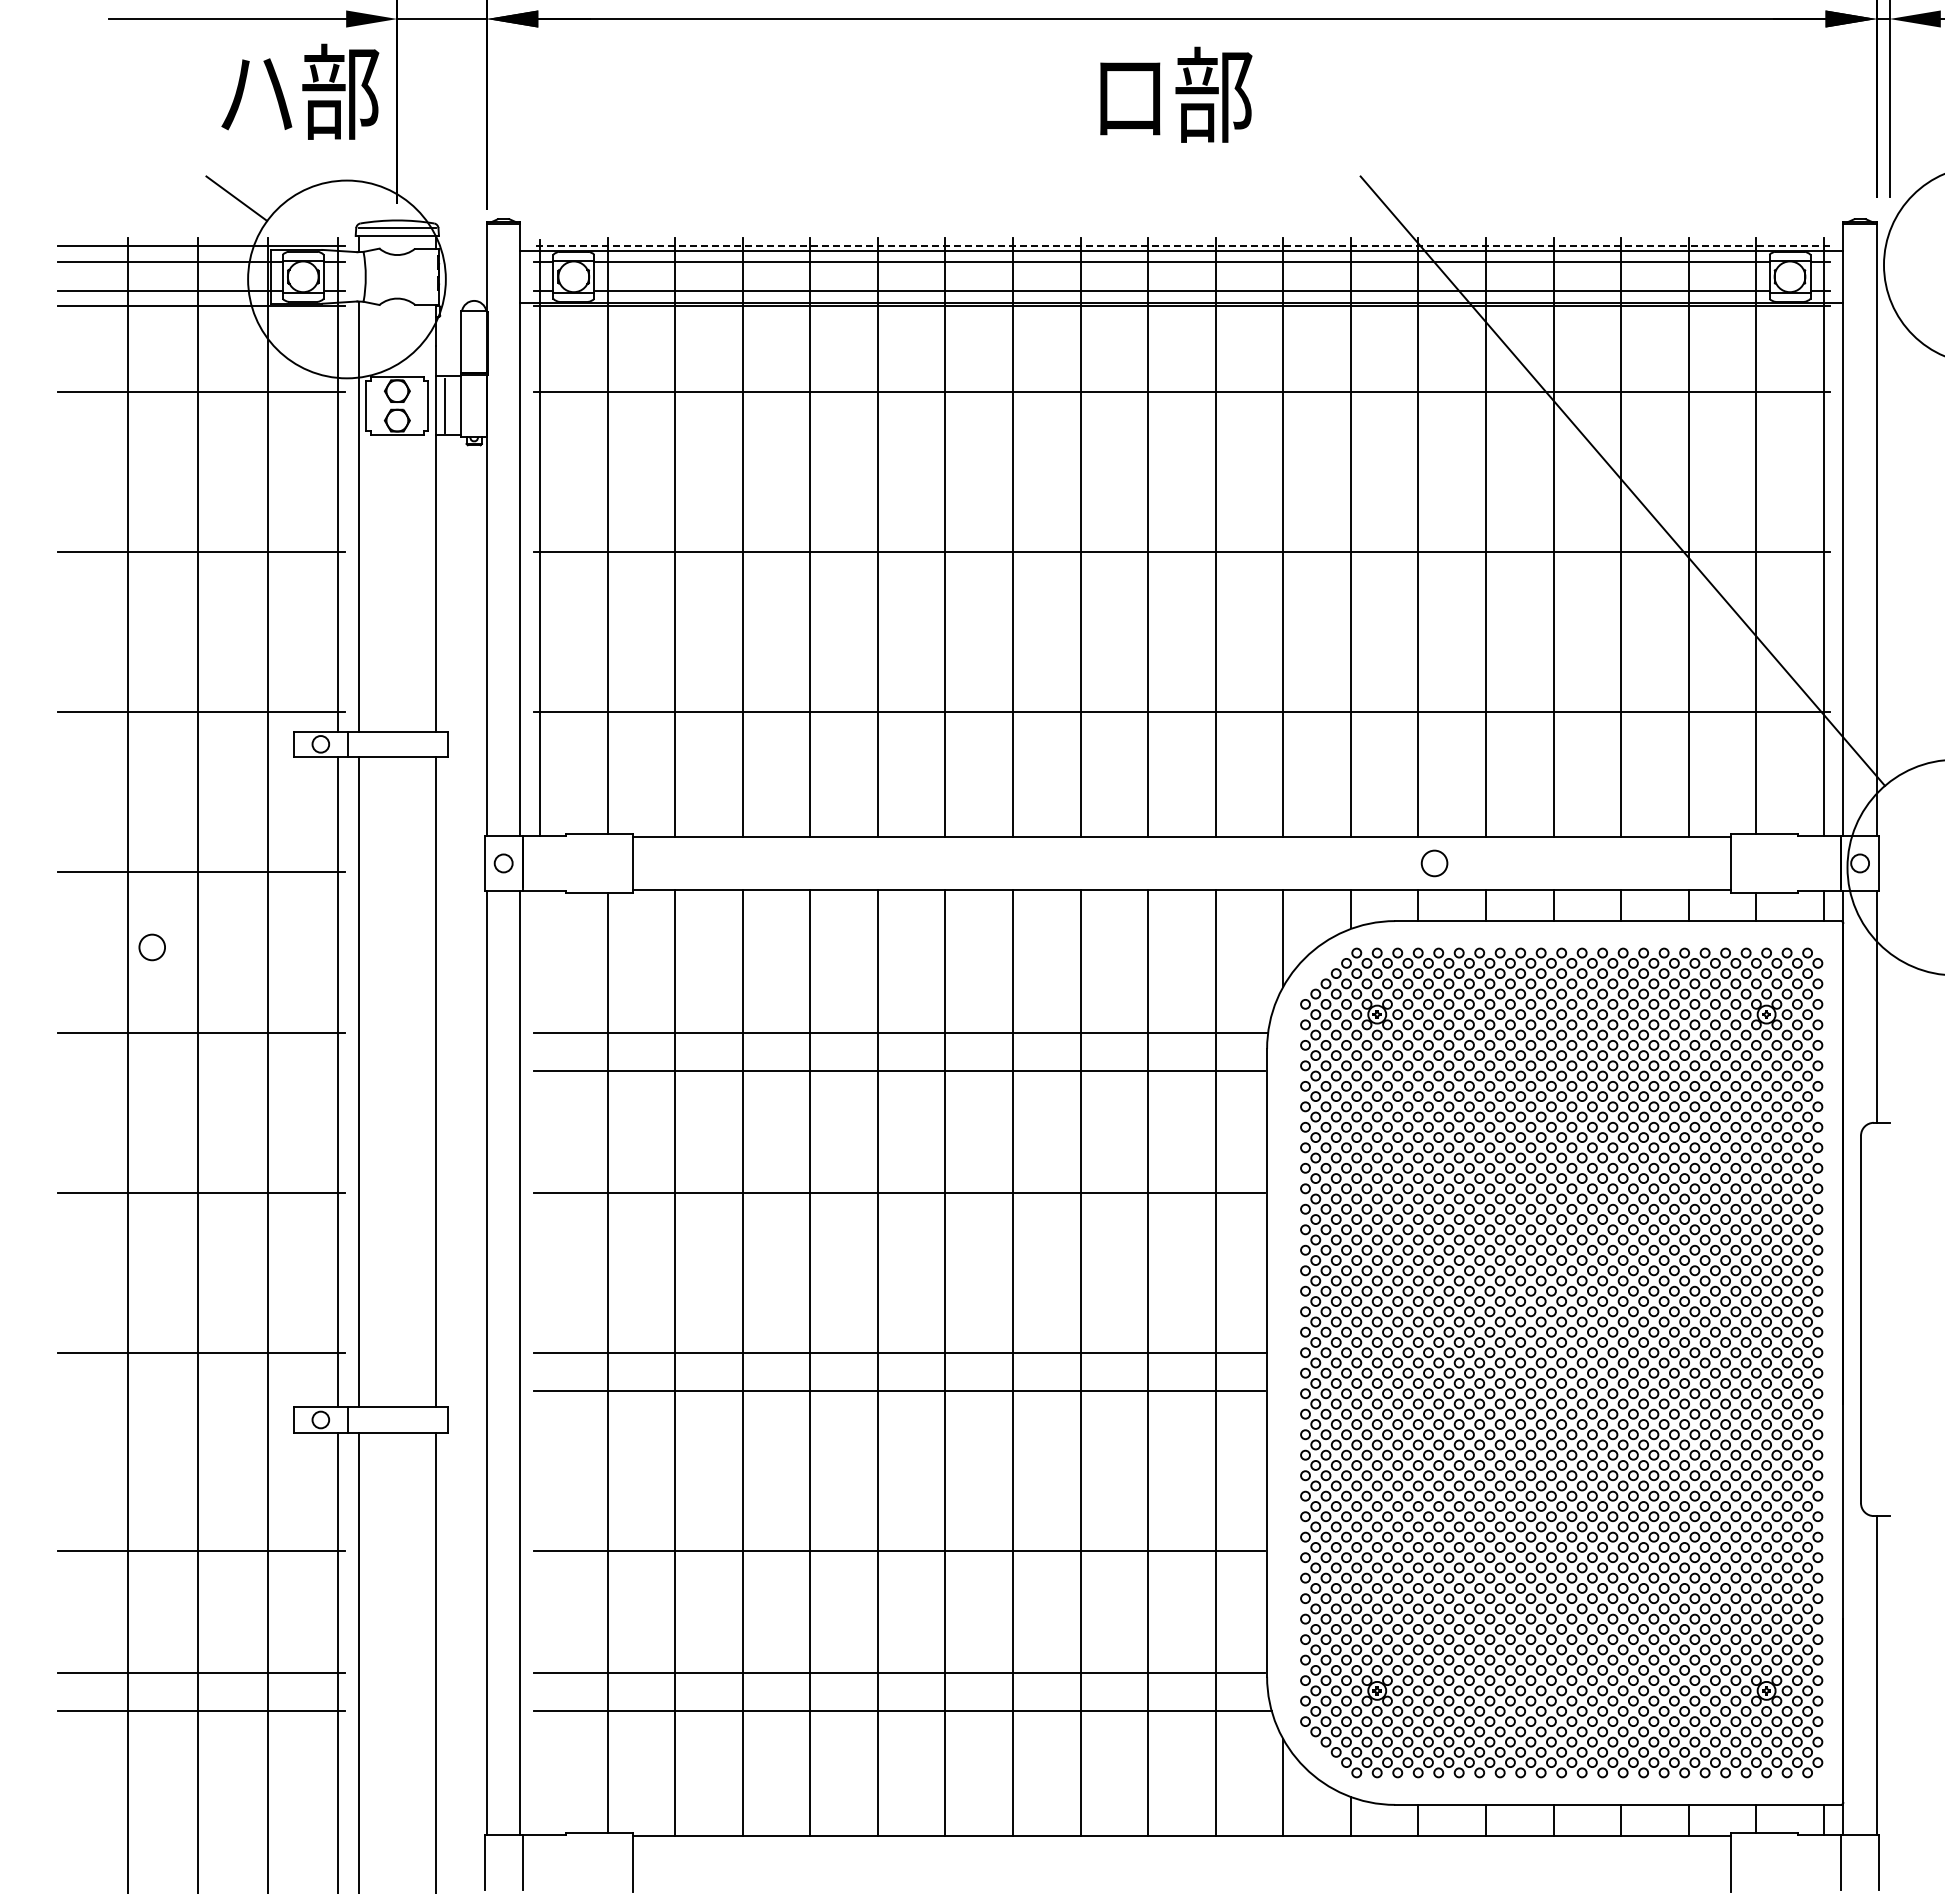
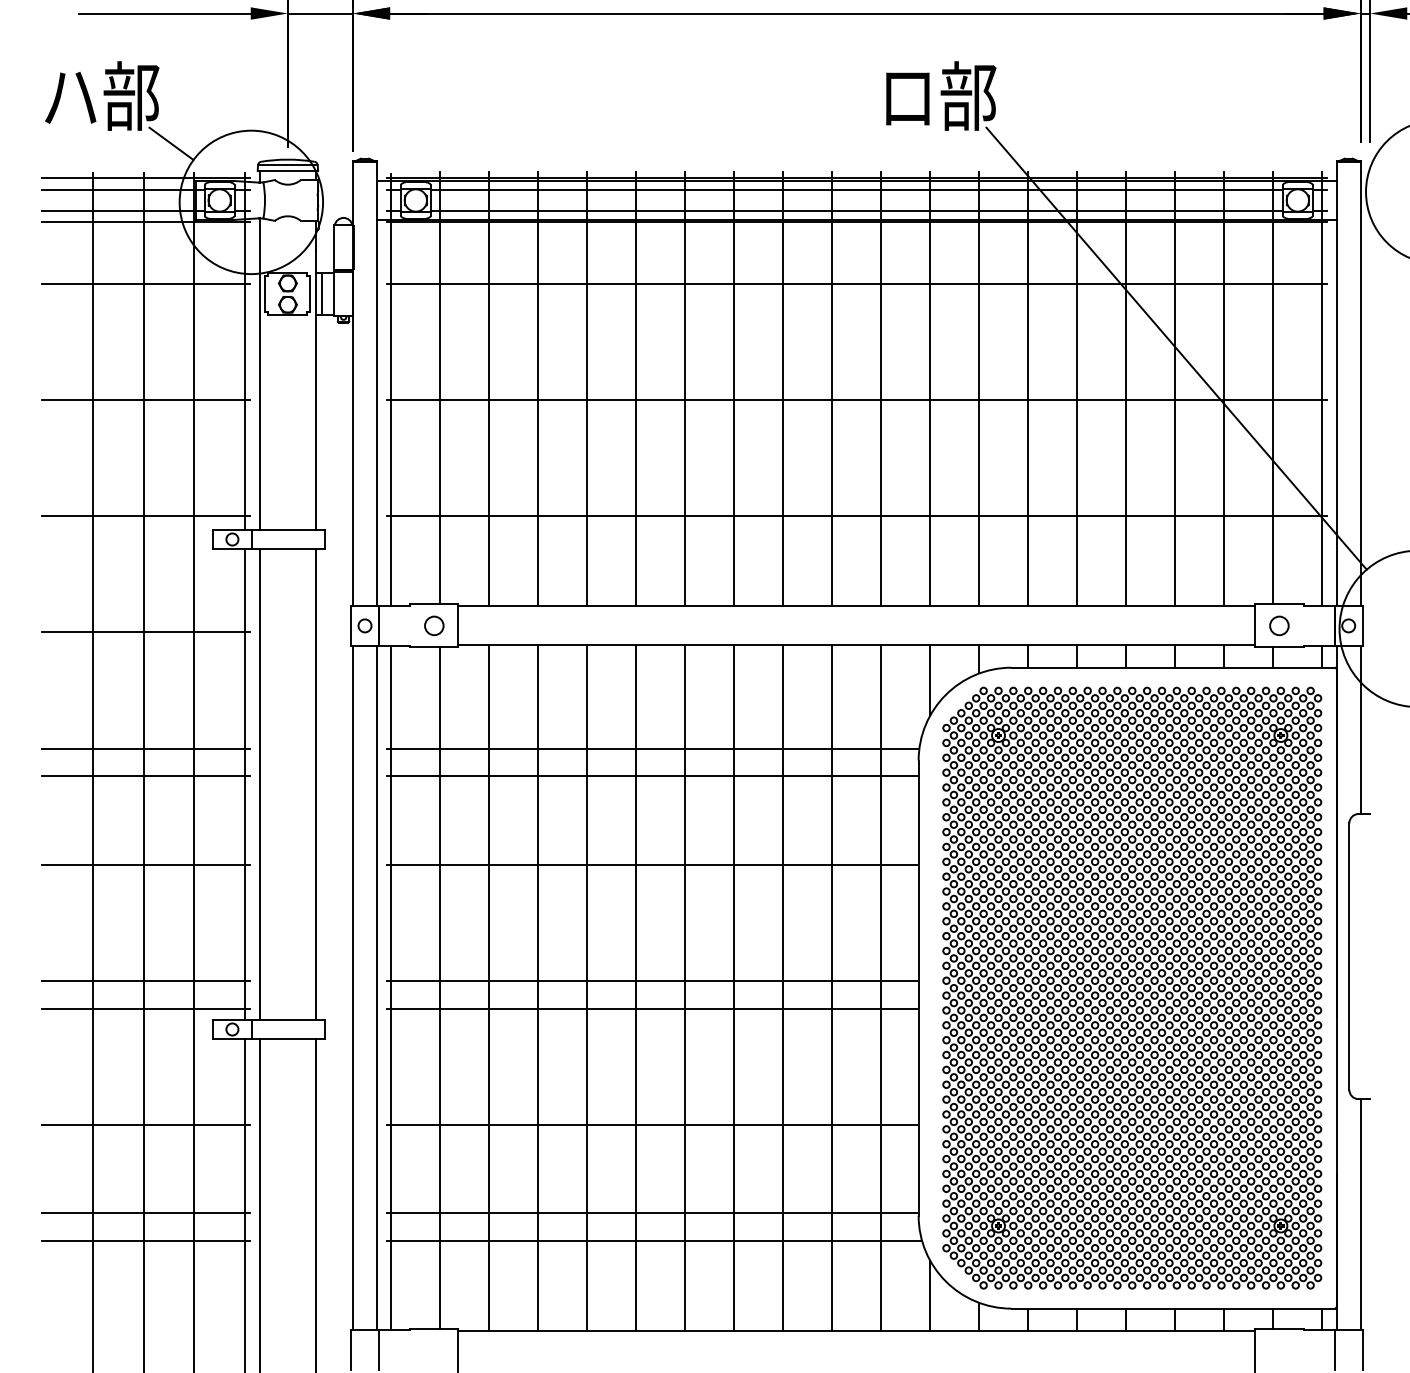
text: (300, 91) -> (102, 95), moved
text: (1176, 94) -> (941, 95), moved
line: (1181, 245) -> (856, 177), dashed -> solid
circle: (1434, 863) -> (1279, 625), moved
circle: (151, 947) -> (433, 625), moved
line: (201, 1070) -> (145, 776), added
line: (540, 1362) -> (391, 987), added
line: (201, 1391) -> (145, 1008), added

